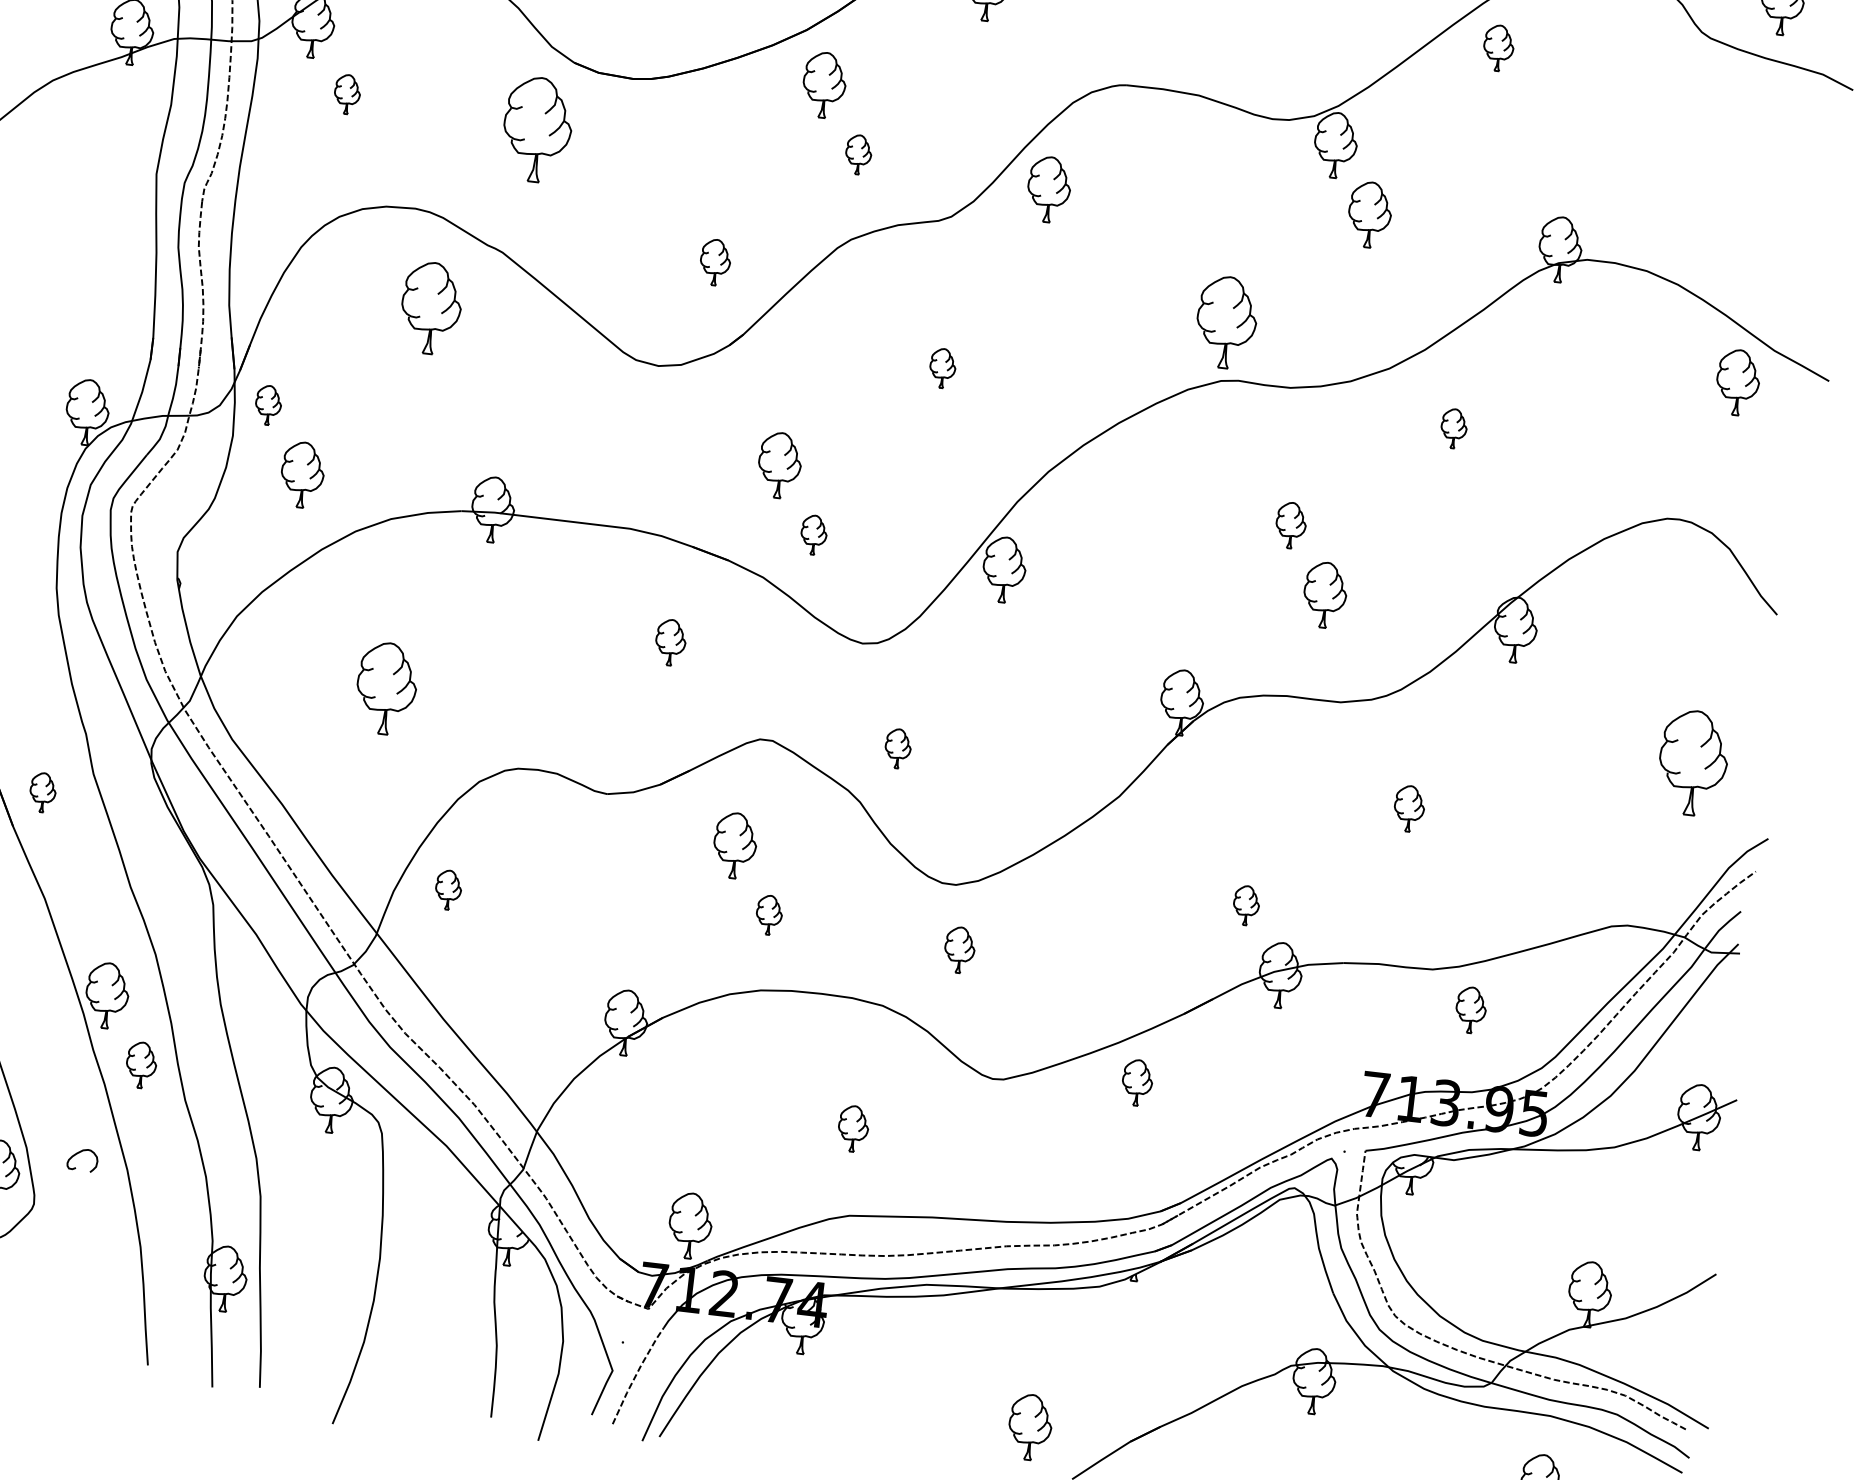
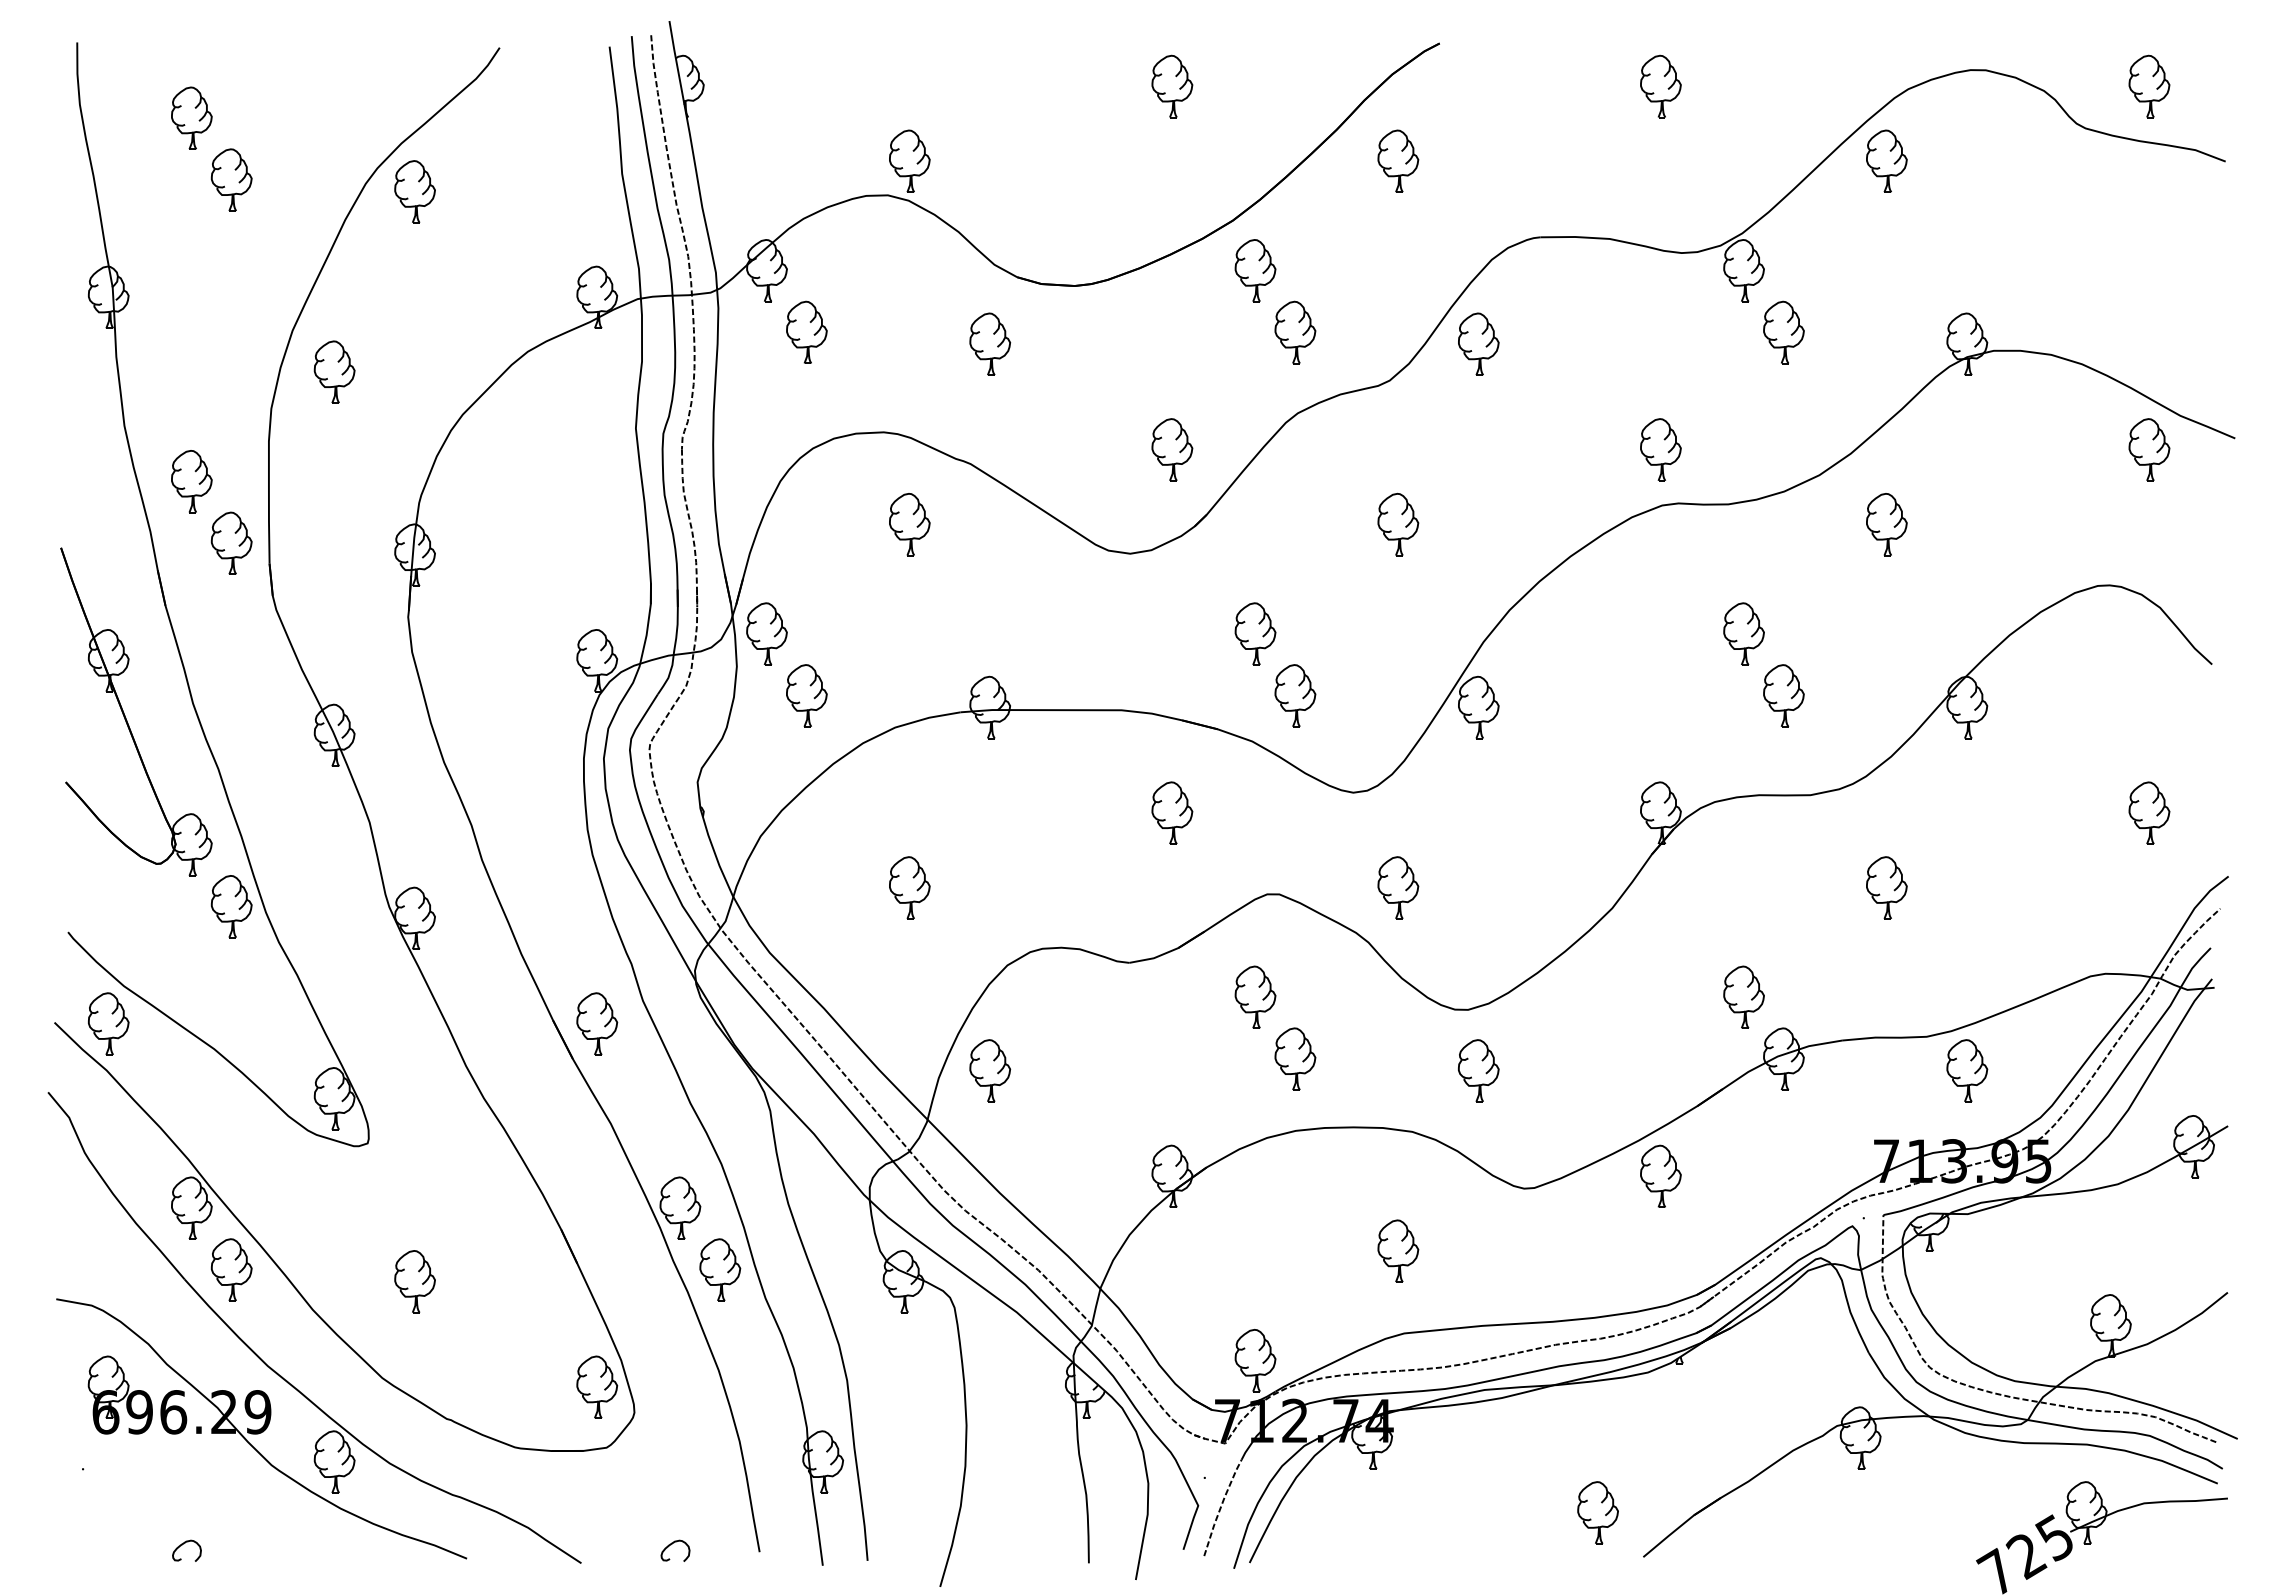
part: (1498, 47) -> (1886, 160), size x1.43
part: (347, 93) -> (806, 331), size x1.67
part: (538, 128) -> (990, 343), size x0.62
part: (858, 154) -> (1295, 332), size x1.67
part: (715, 262) -> (1172, 449), size x1.43
part: (431, 308) -> (909, 524), size x0.71
part: (1226, 322) -> (1660, 449), size x0.71
part: (942, 368) -> (1398, 524), size x1.67
part: (268, 404) -> (766, 633), size x1.67
part: (1453, 428) -> (1886, 524), size x1.67
part: (1290, 524) -> (1743, 633), size x1.43
part: (814, 534) -> (1295, 695), size x1.67
part: (670, 642) -> (1172, 812), size x1.43
part: (386, 688) -> (909, 887), size x0.71
part: (898, 748) -> (1398, 887), size x1.67
part: (1693, 762) -> (2149, 812), size x0.62
part: (43, 792) -> (597, 1023), size x1.67
part: (1408, 808) -> (1886, 887), size x1.43
part: (448, 889) -> (990, 1070), size x1.67
part: (1245, 904) -> (1743, 996), size x1.67
part: (769, 914) -> (1295, 1058), size x1.67
part: (959, 949) -> (1478, 1070), size x1.43
part: (1471, 1009) -> (1967, 1070), size x1.43
part: (141, 1064) -> (720, 1269), size x1.43
part: (1137, 1081) -> (1660, 1175), size x1.43
part: (853, 1128) -> (1398, 1250), size x1.43
curve: (80, 1153) -> (672, 1544), moved

